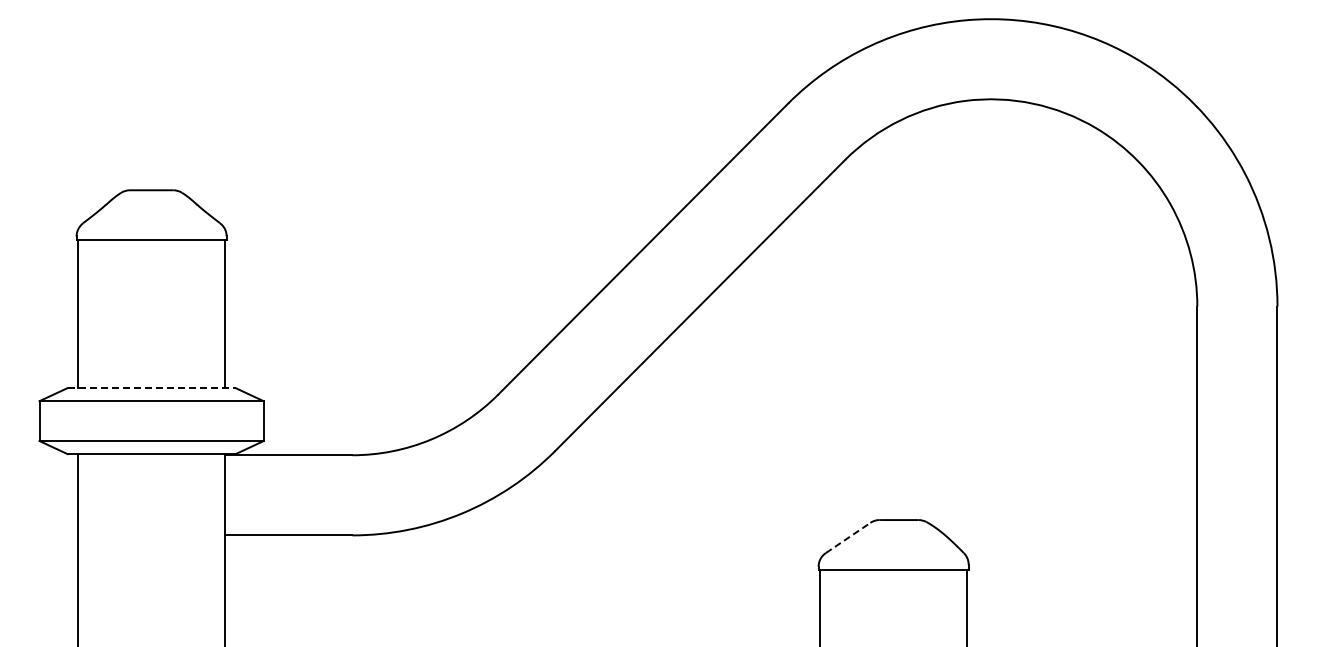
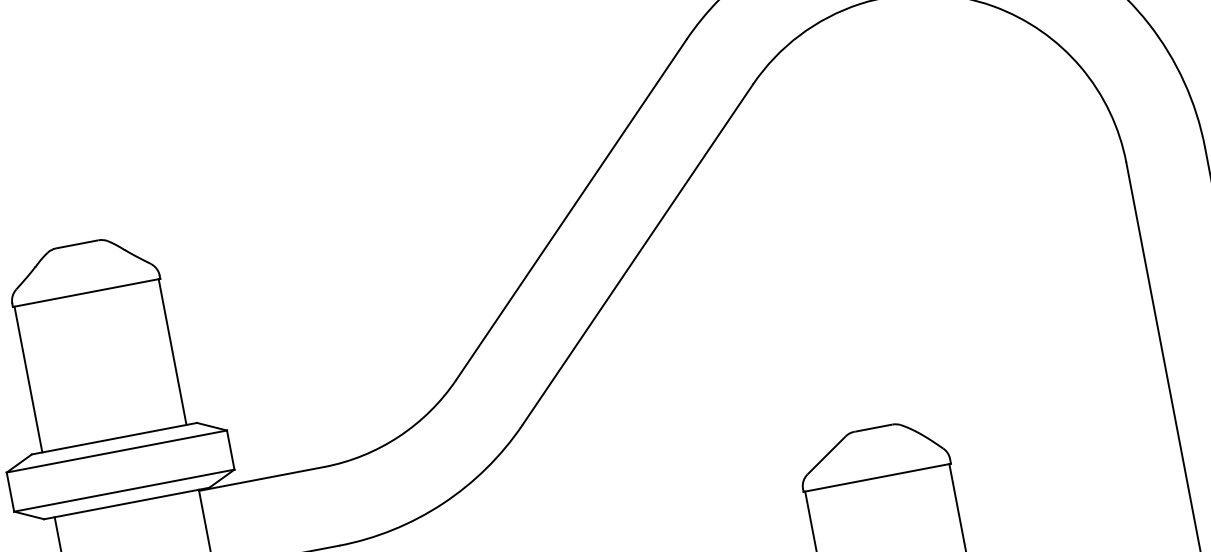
line: (152, 388) -> (115, 438), dashed -> solid
line: (848, 537) -> (826, 454), dashed -> solid

